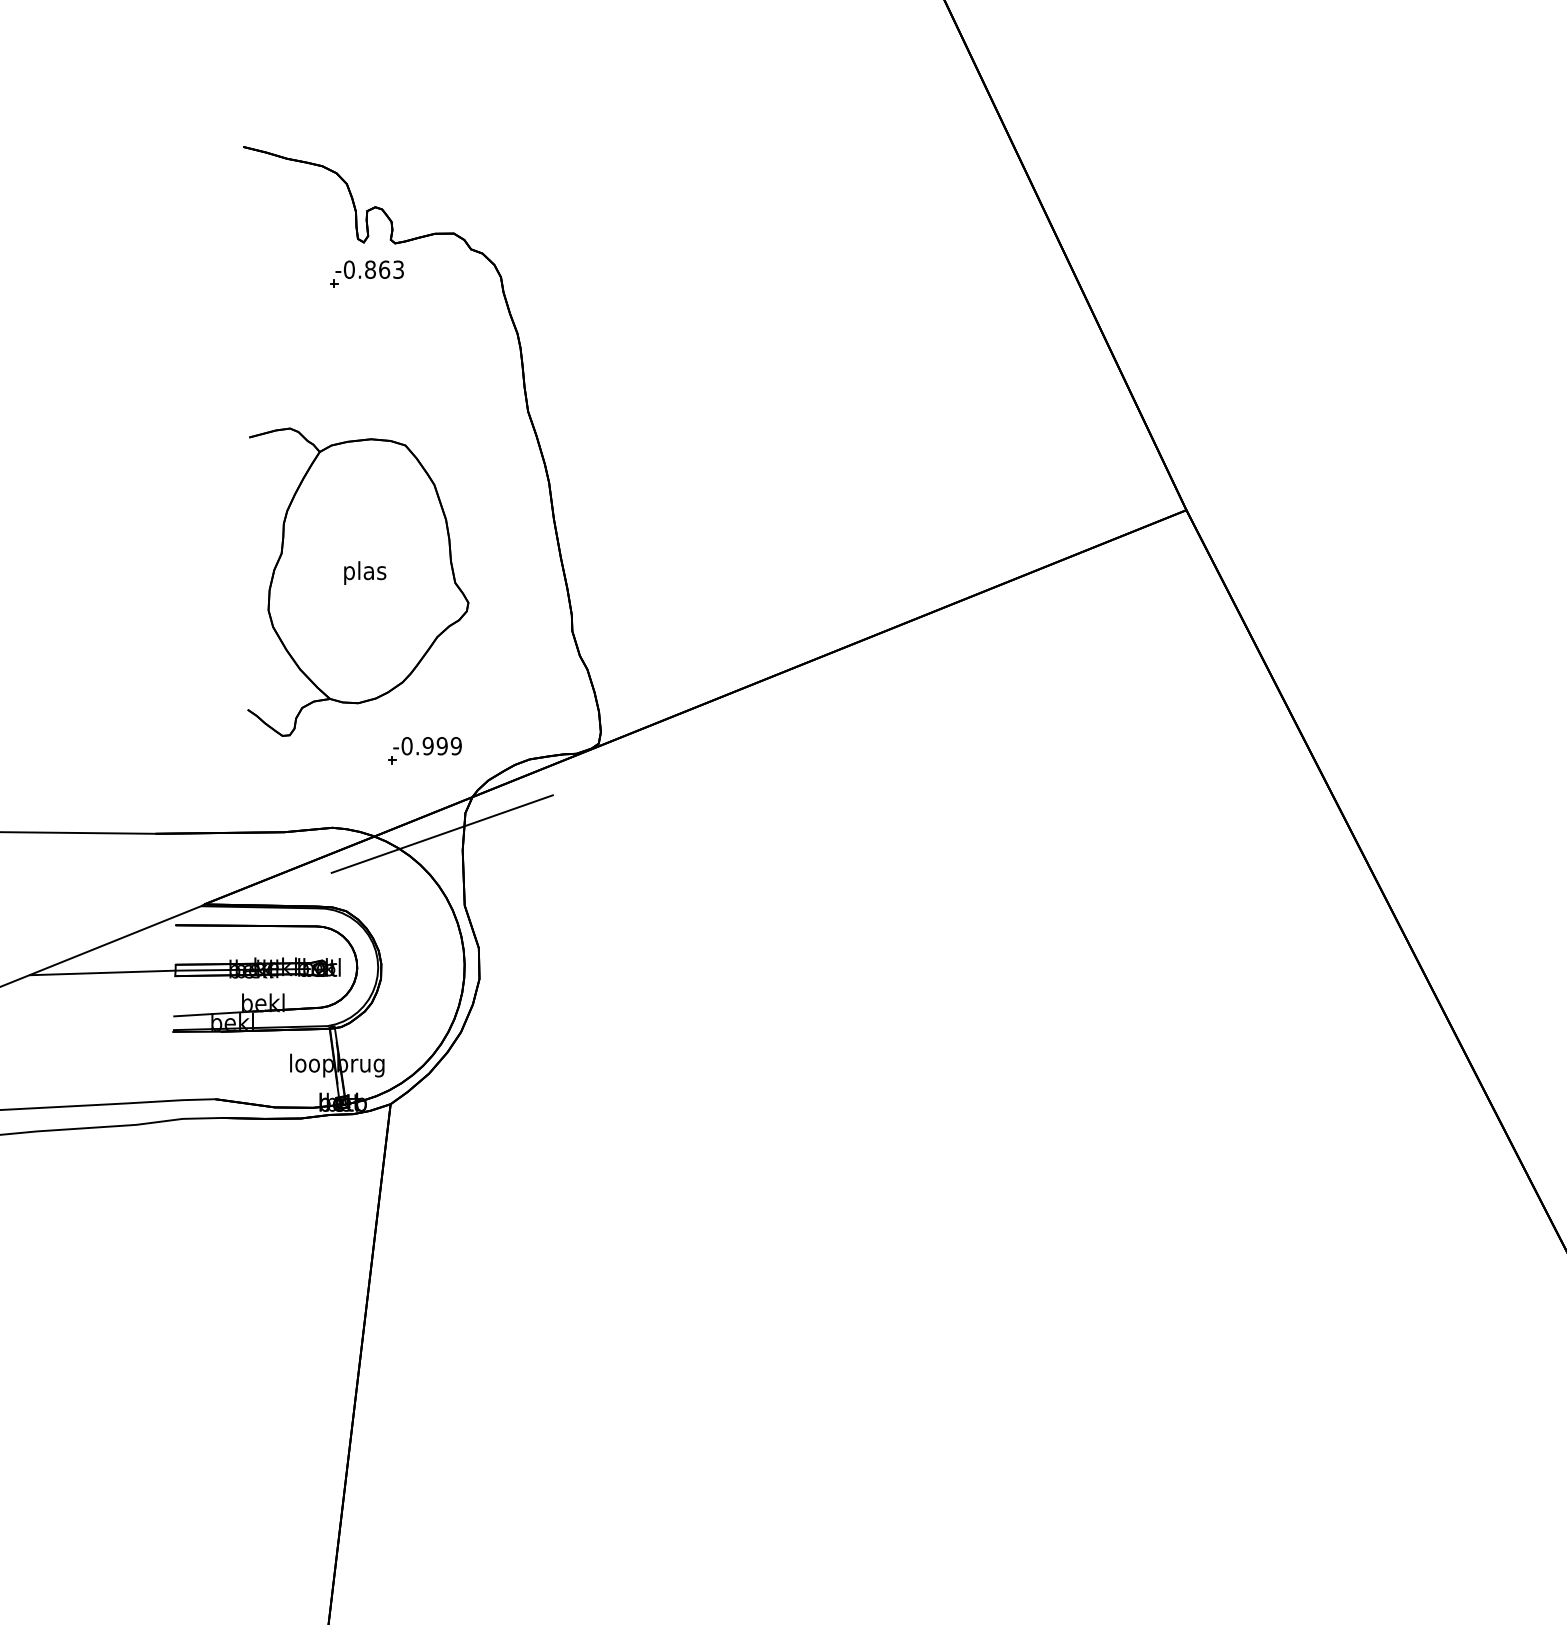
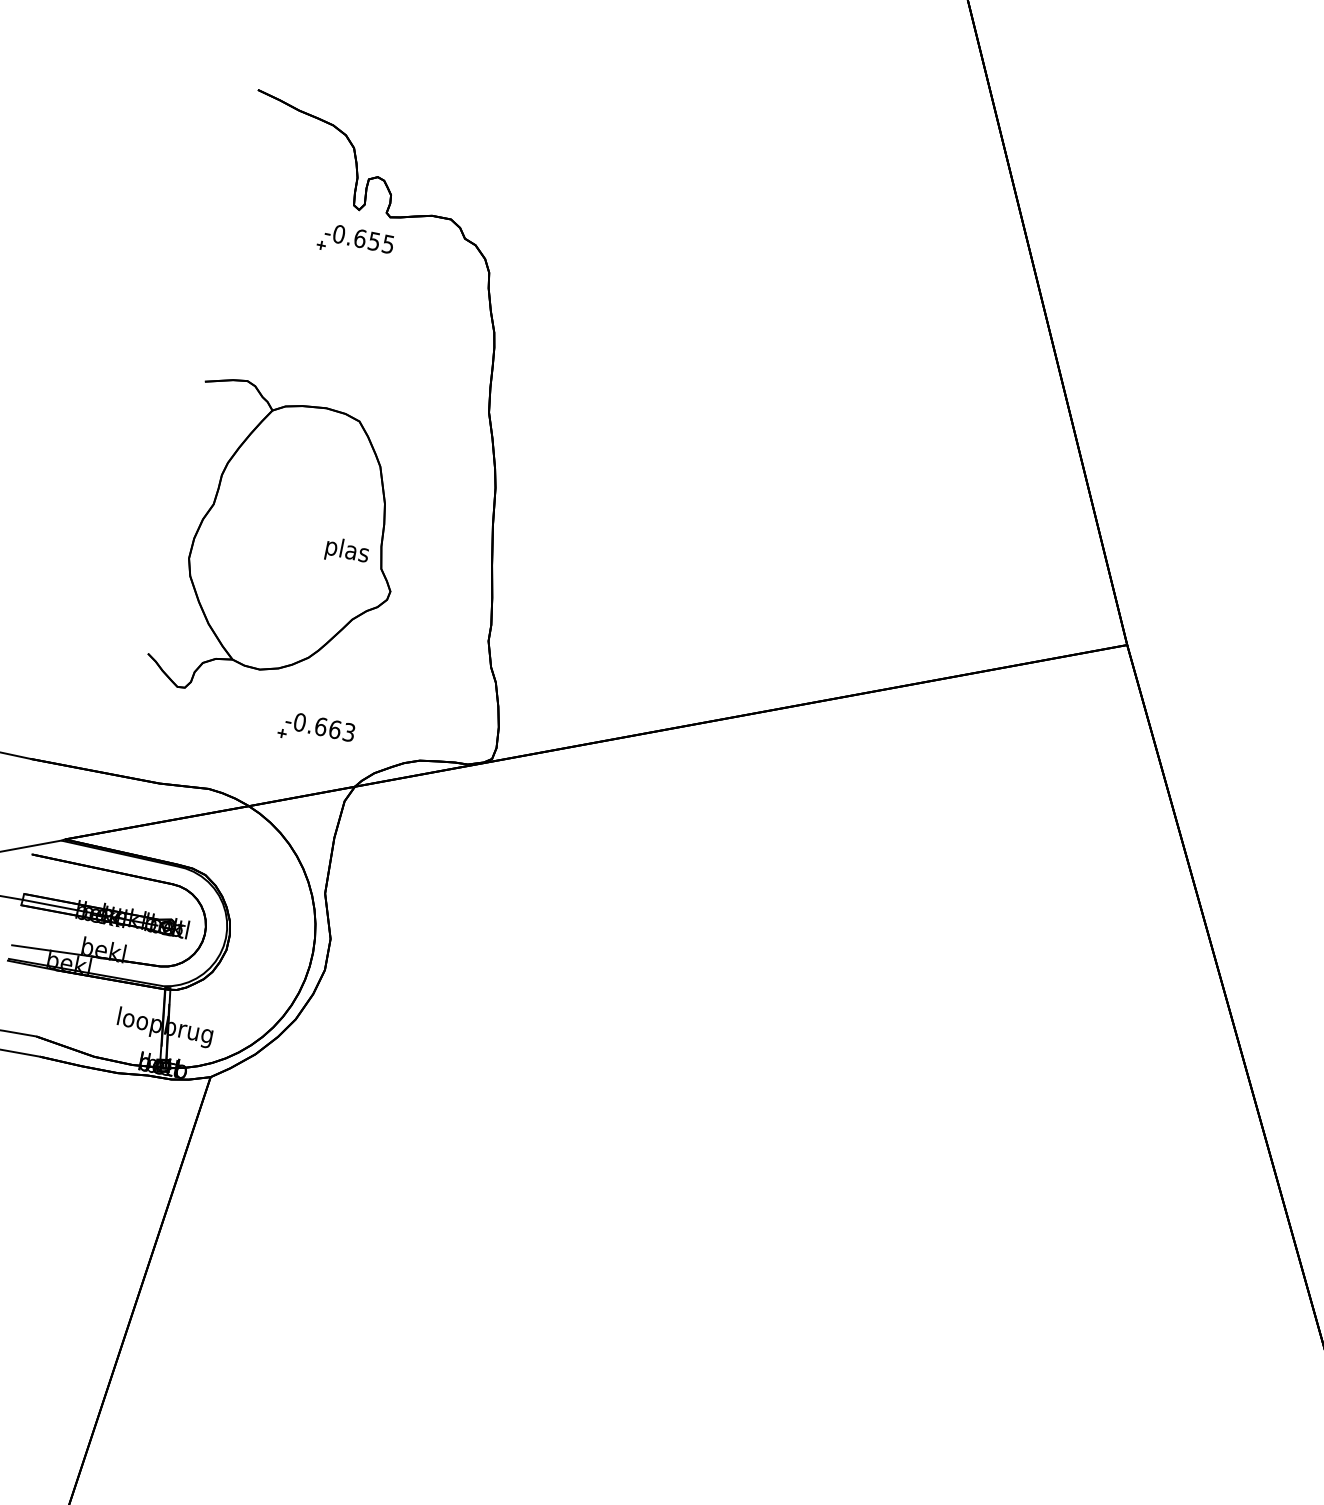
text: (384, 269) -> (374, 241), -0.863 -> -0.655
text: (365, 572) -> (347, 551), moved
text: (441, 746) -> (334, 729), -0.999 -> -0.663
line: (441, 833) -> (316, 816), removed

